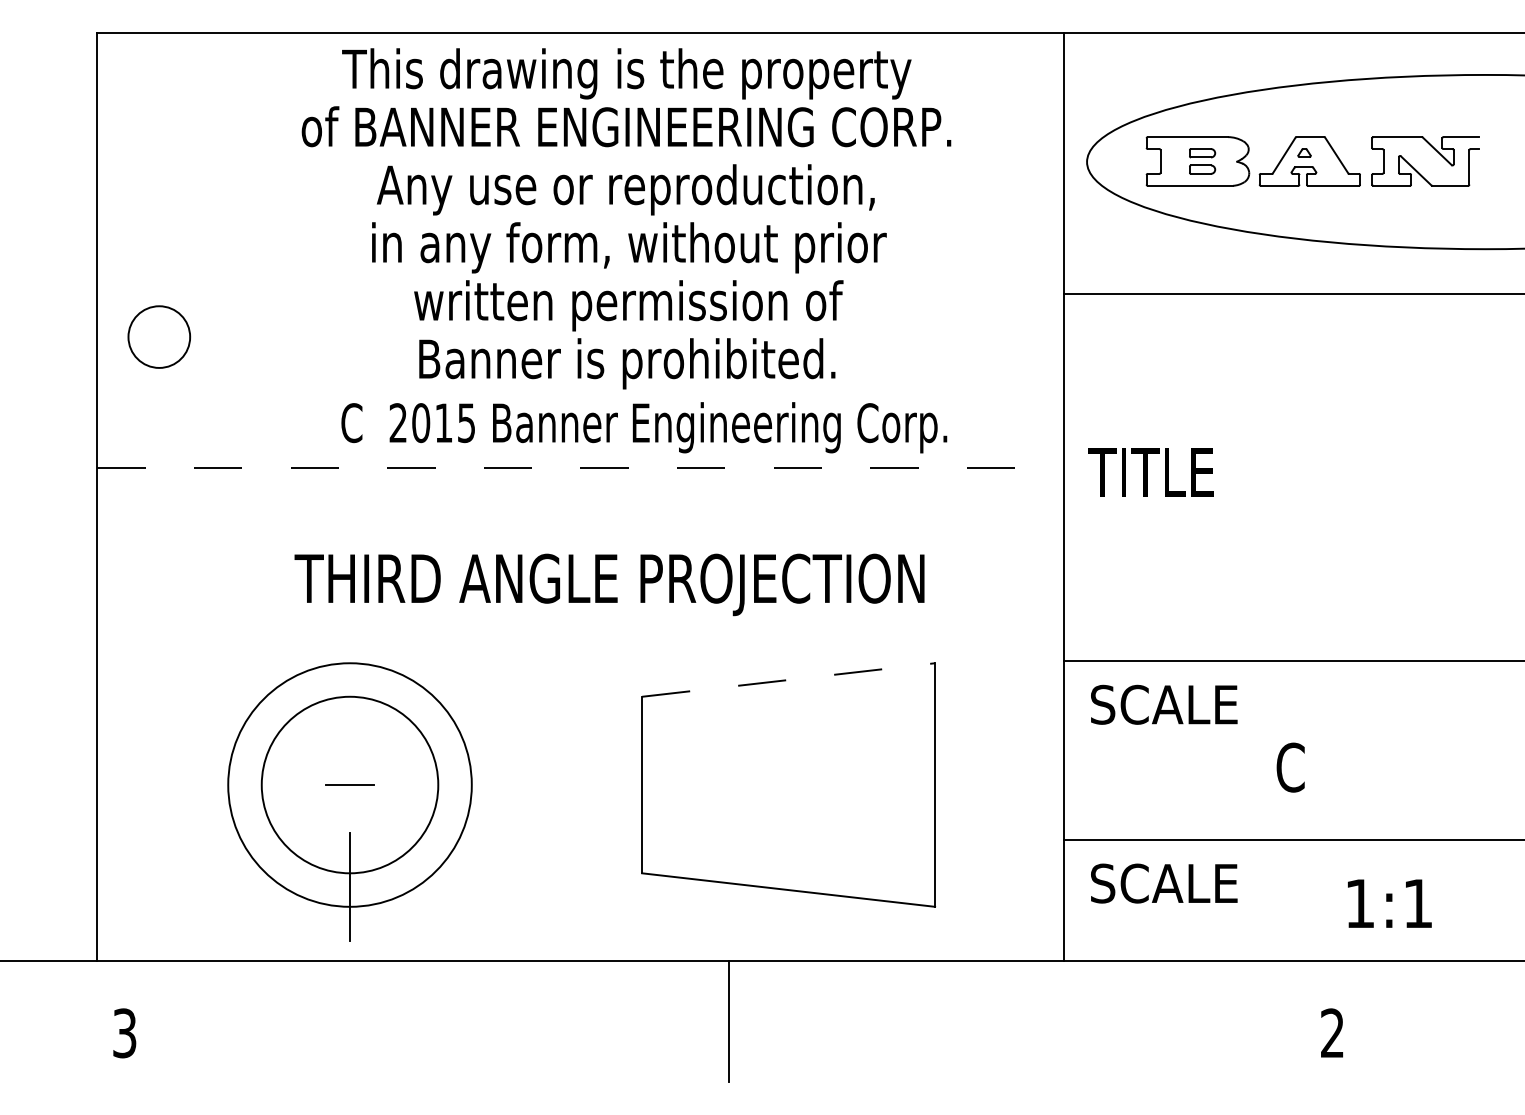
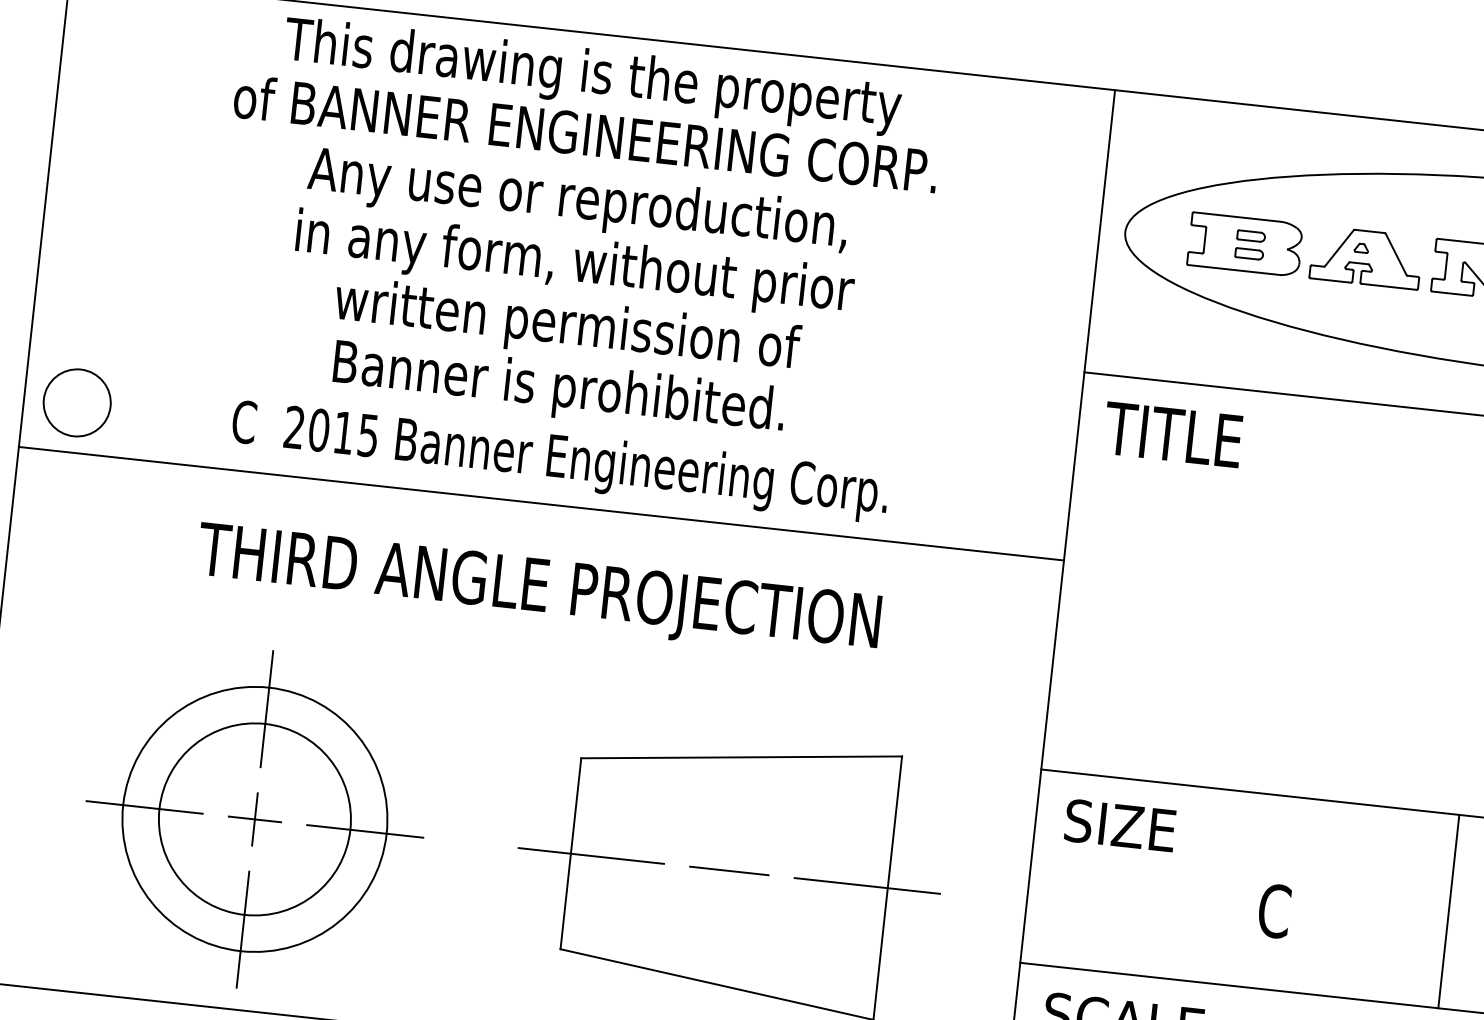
text: (626, 218) -> (575, 233), moved
circle: (159, 336) -> (77, 402), moved
text: (644, 427) -> (560, 461), moved
line: (580, 468) -> (541, 504), dashed -> solid
text: (1150, 472) -> (1172, 434), moved
text: (609, 584) -> (538, 591), moved
line: (789, 679) -> (742, 756), dashed -> solid
line: (350, 682) -> (267, 708), added
text: (1178, 704) -> (1160, 829), SCALE -> SIZE
line: (1450, 750) -> (1449, 911), added
line: (350, 784) -> (255, 818), added
line: (247, 785) -> (143, 807), added
line: (451, 785) -> (364, 831), added
line: (660, 785) -> (590, 856), added
line: (788, 785) -> (729, 871), added
line: (916, 785) -> (867, 886), added

